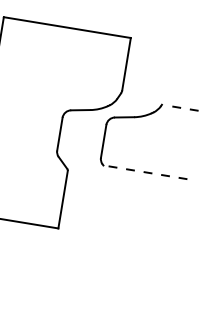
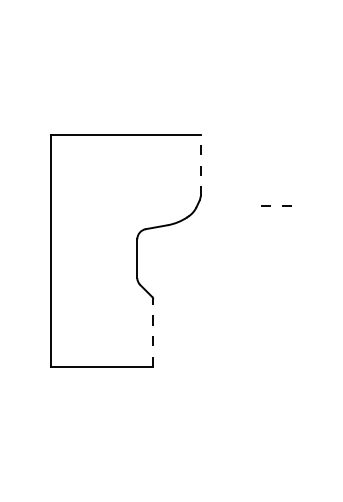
line: (126, 63) -> (200, 165), solid -> dashed
part: (143, 117) -> (229, 223), removed
line: (63, 200) -> (153, 333), solid -> dashed

